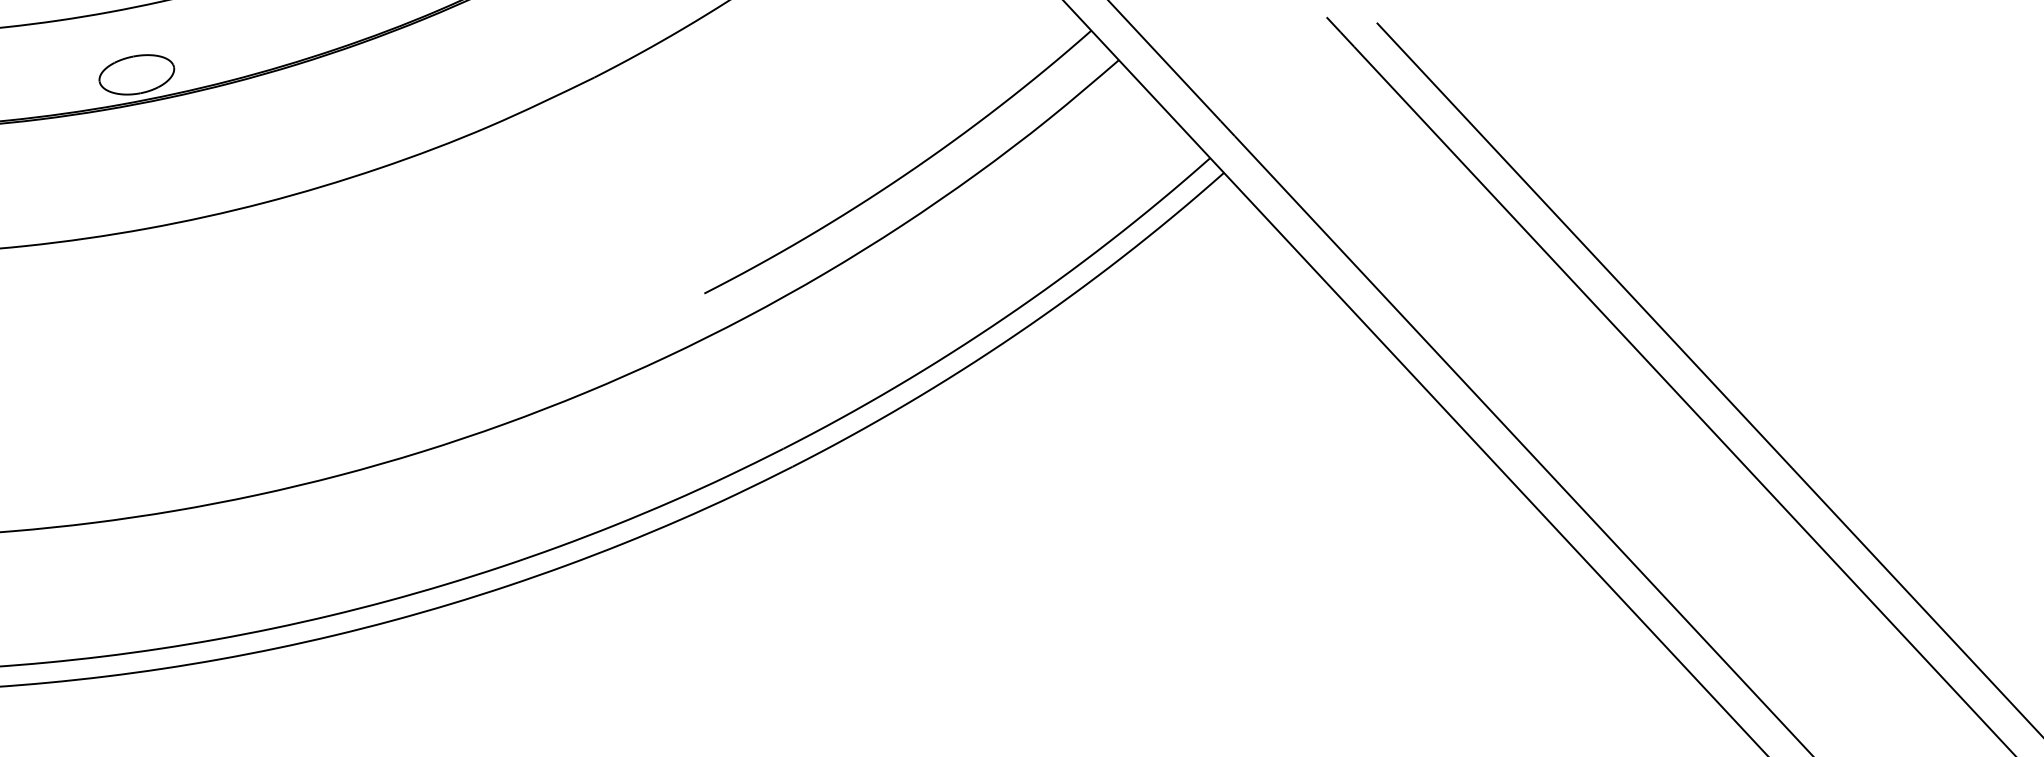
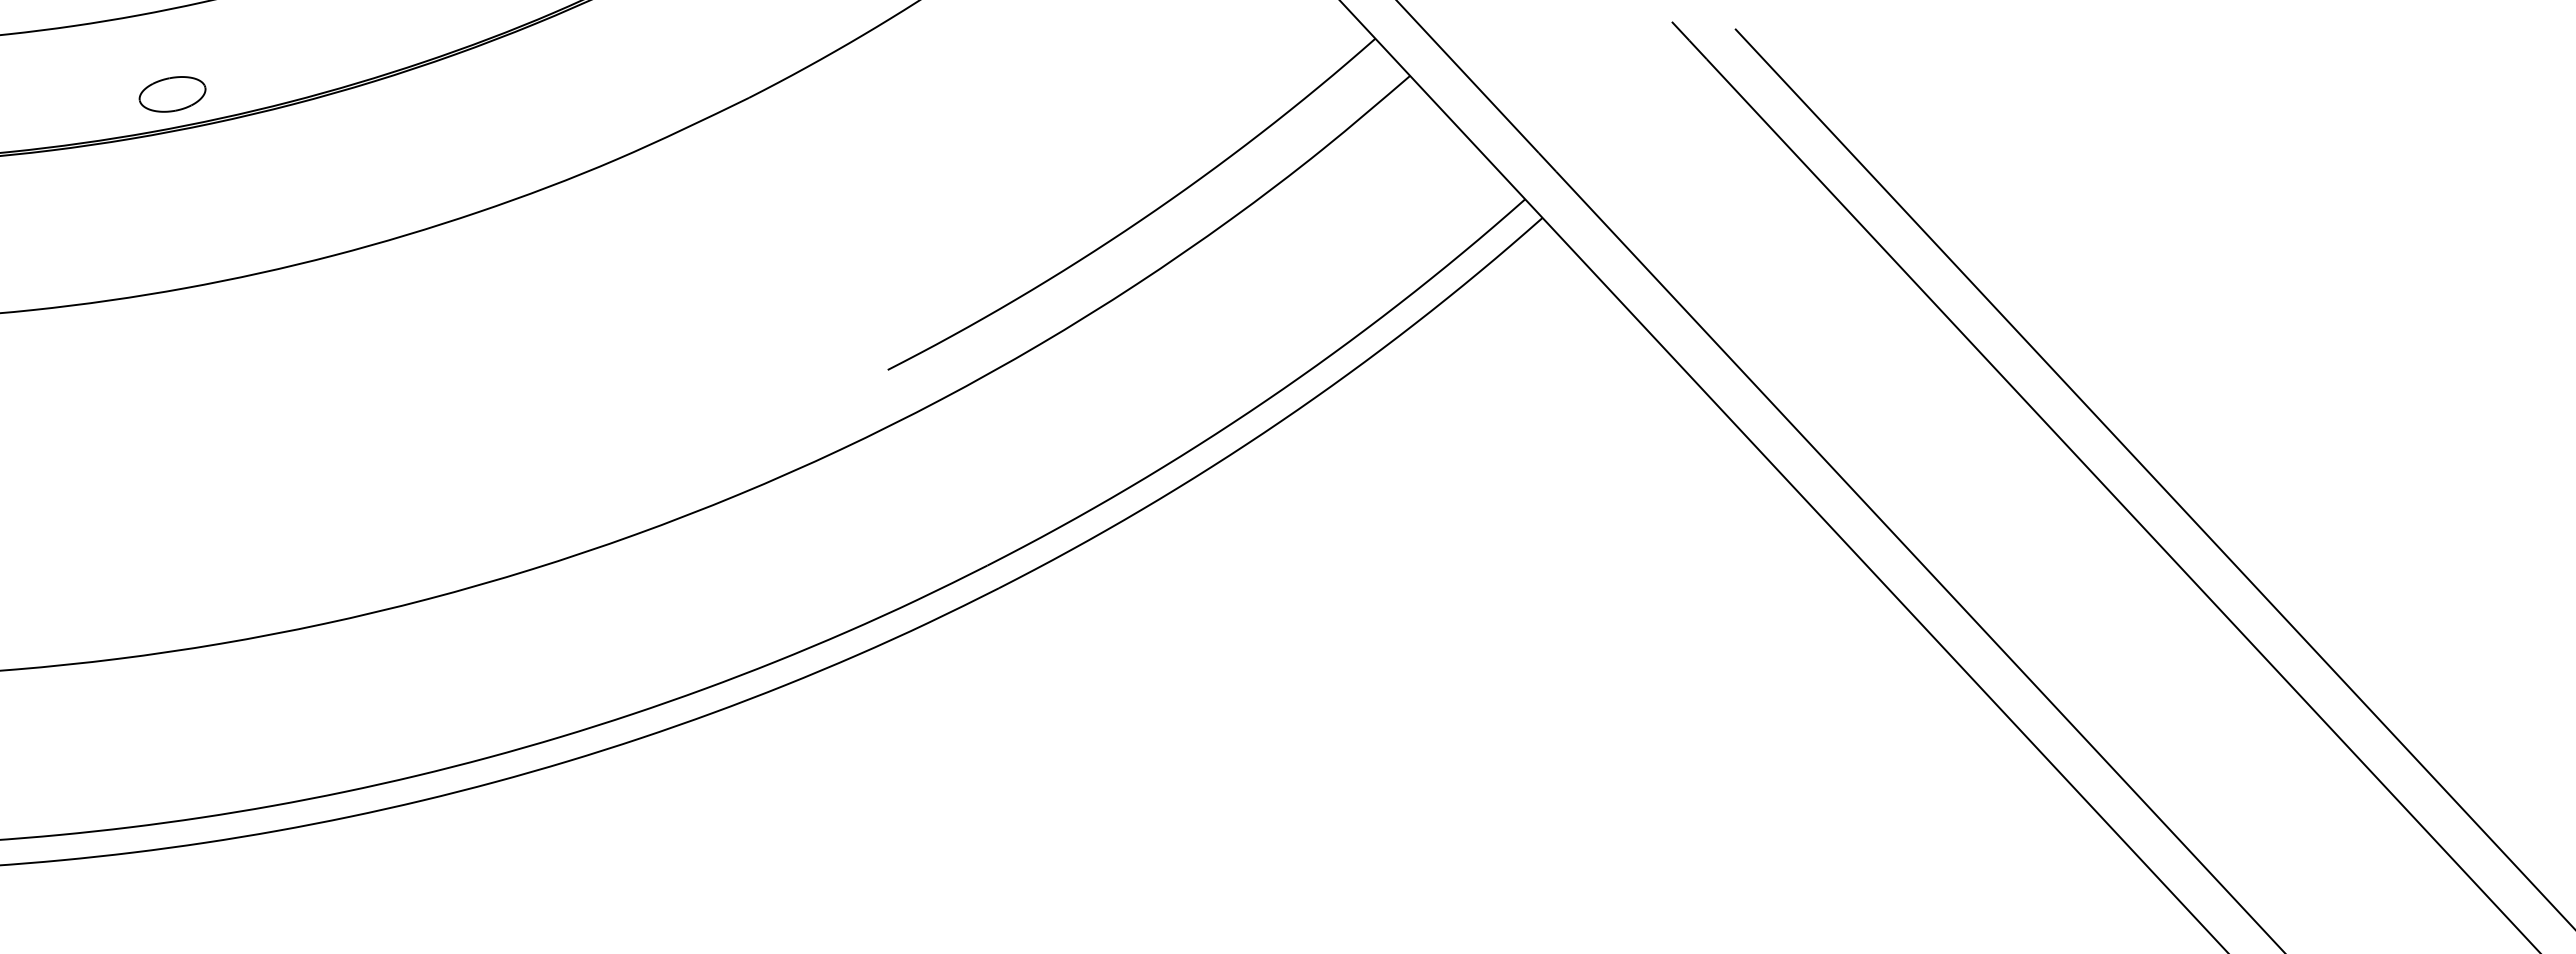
part: (136, 74) -> (172, 94), size x0.7

